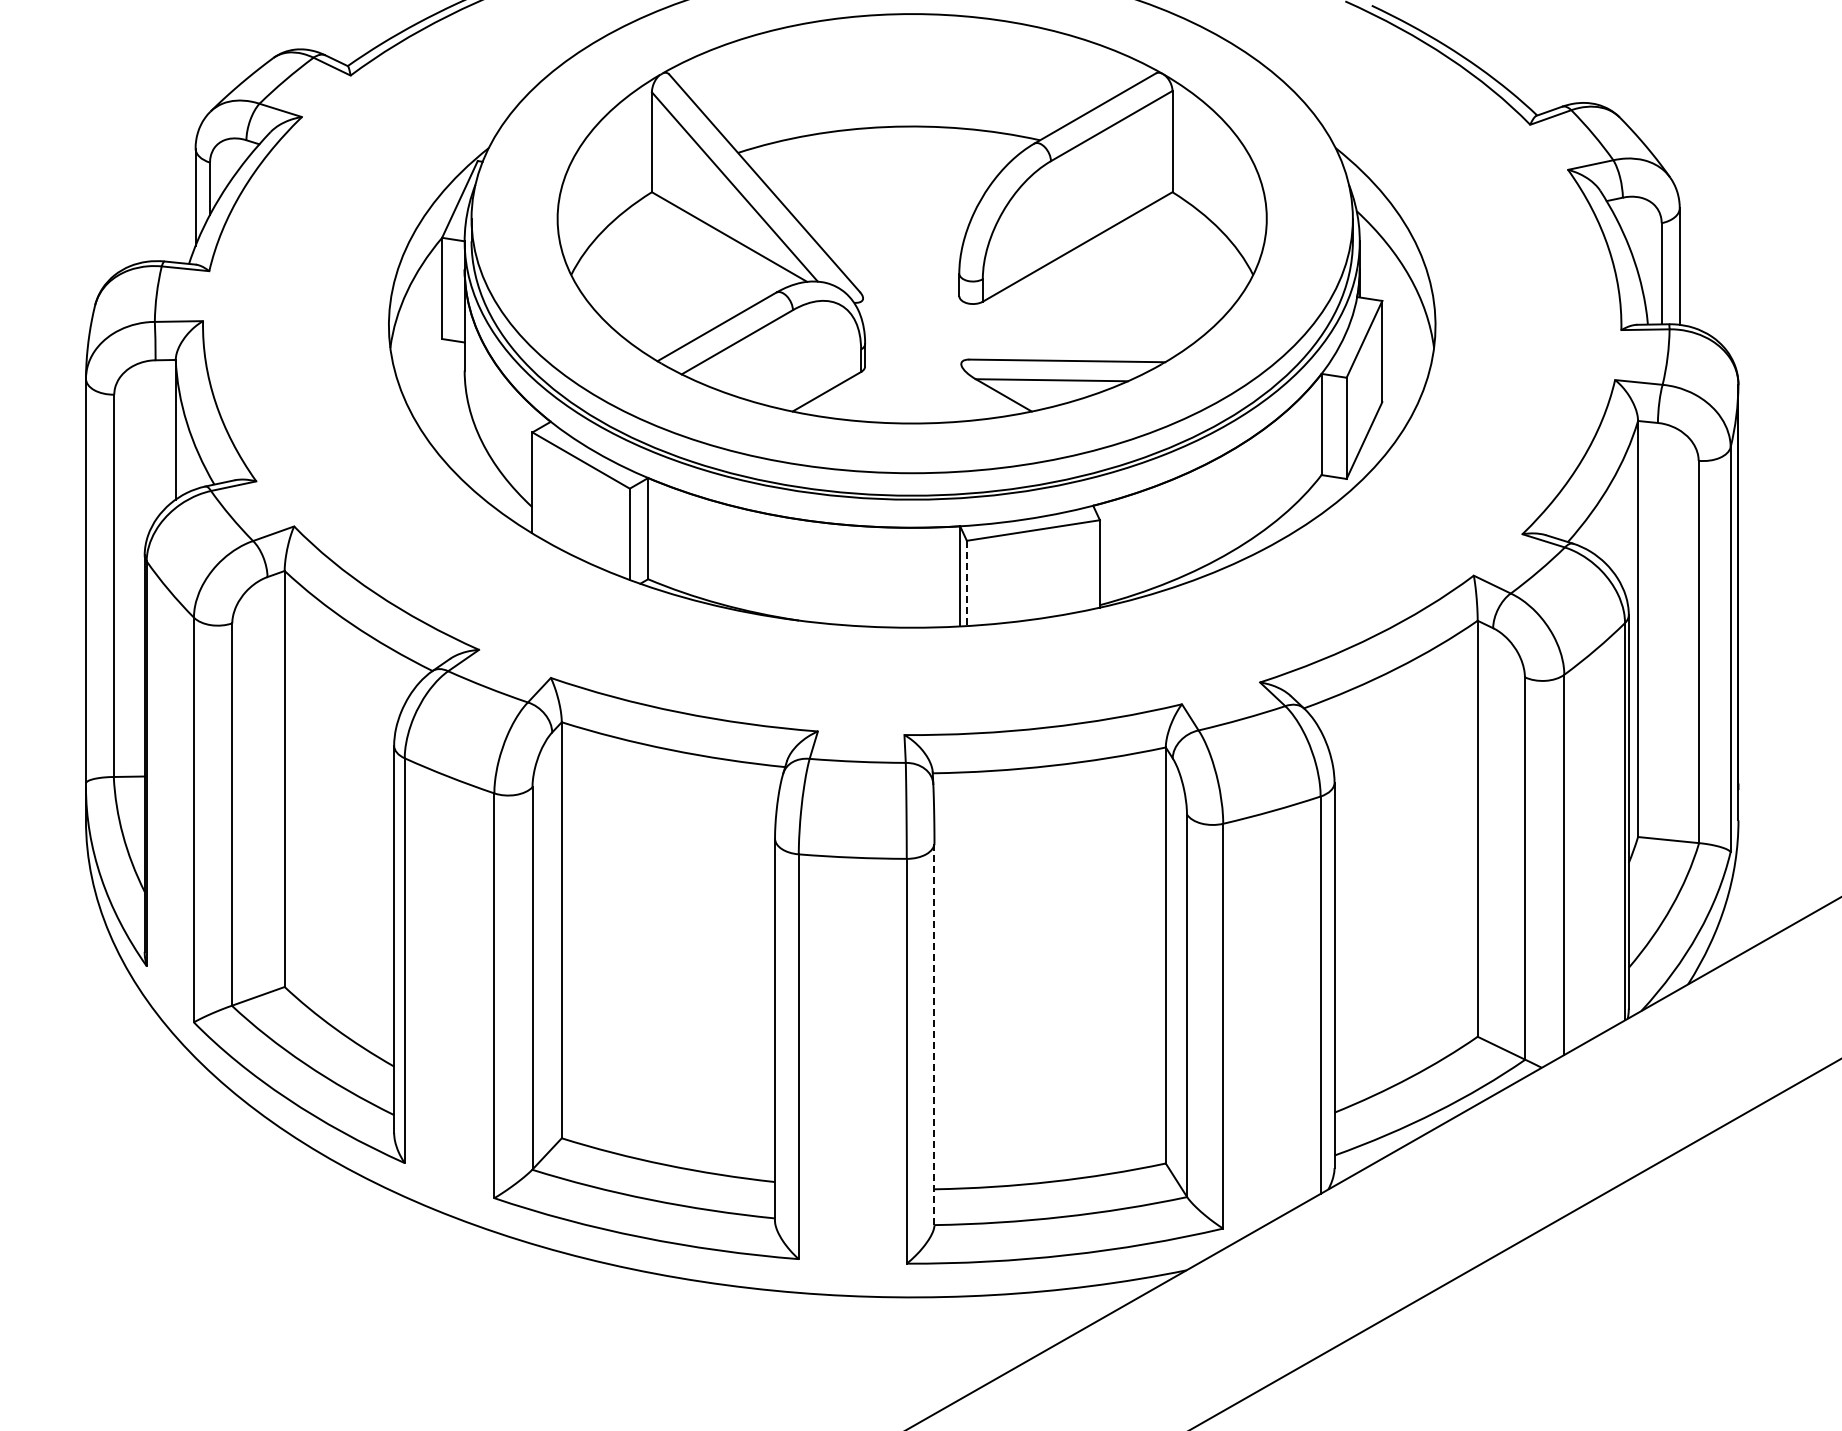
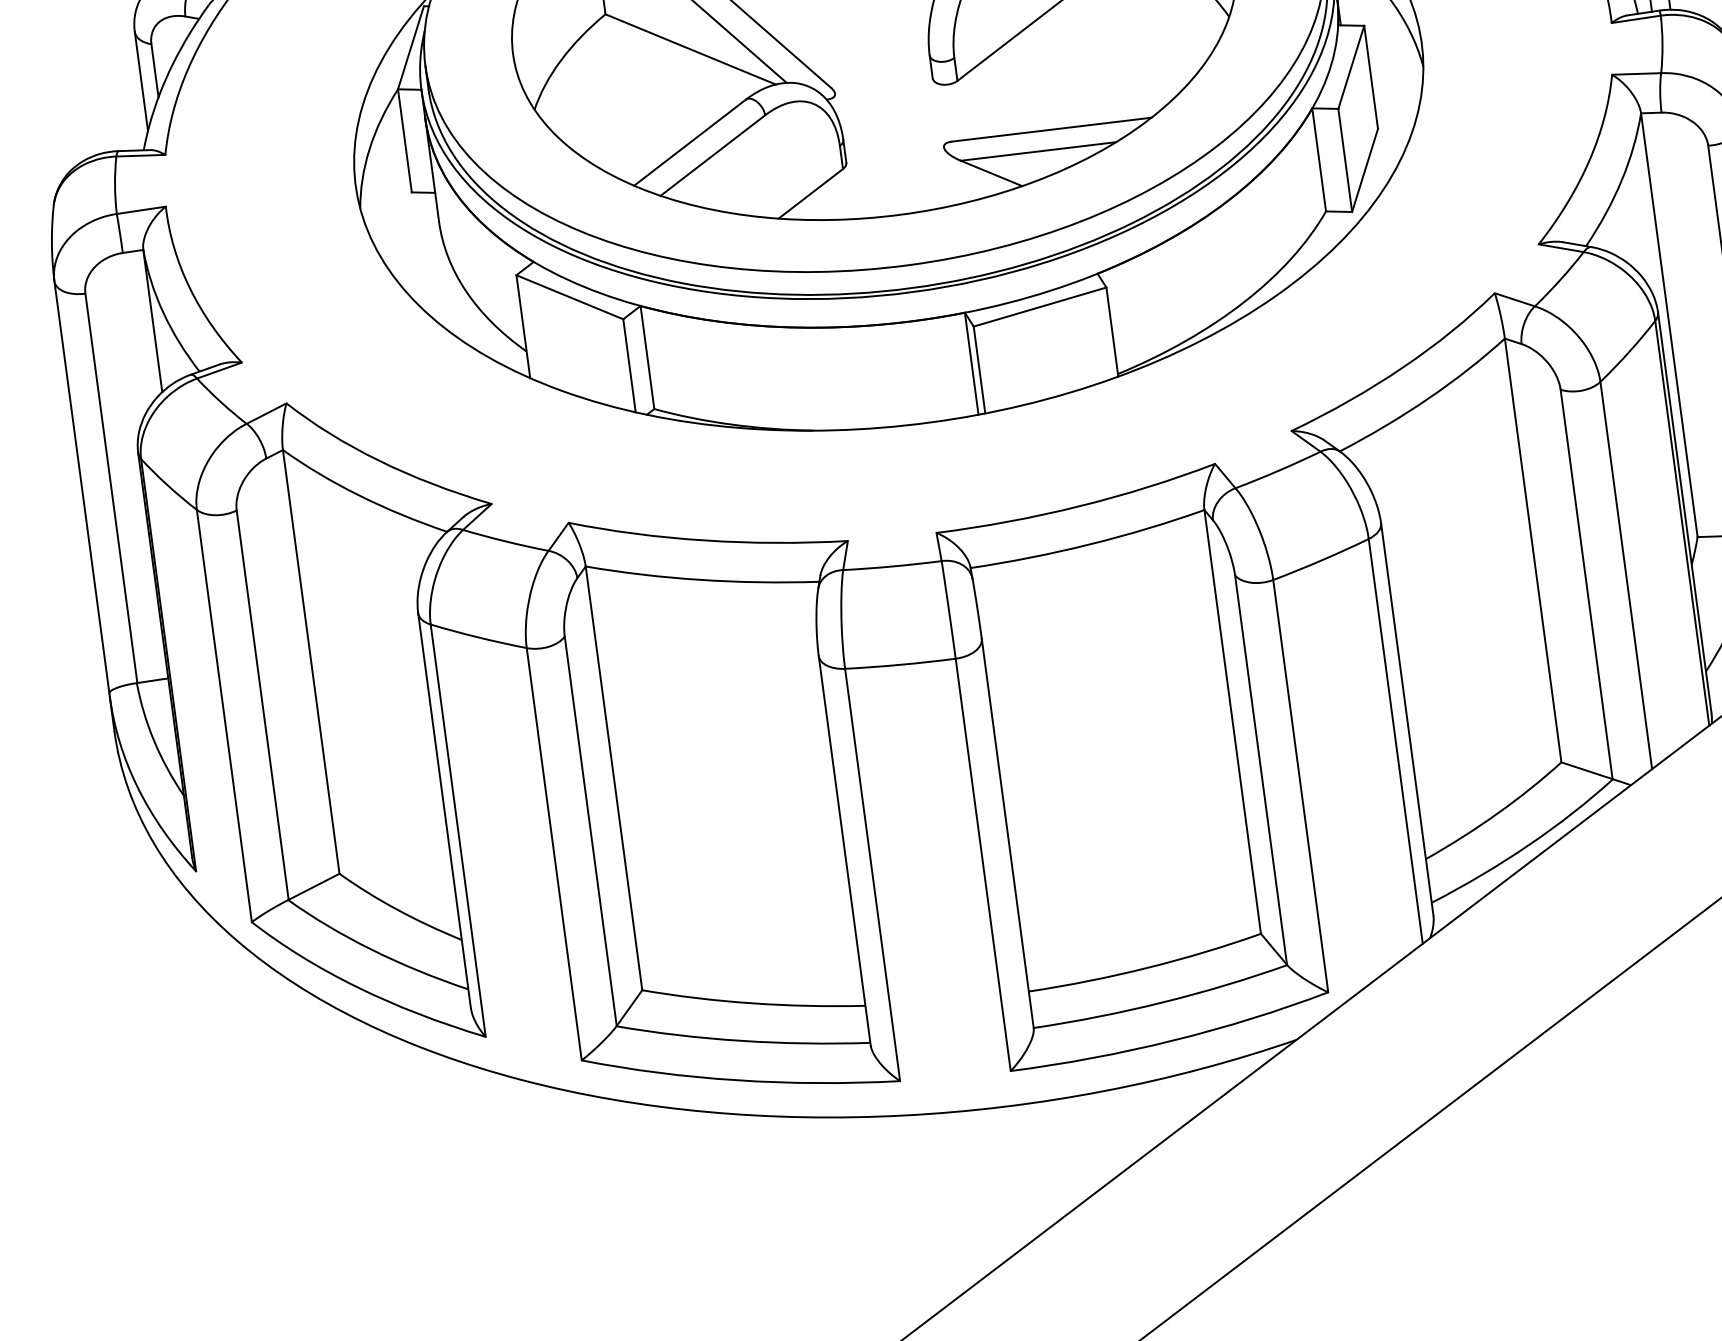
line: (966, 583) -> (979, 370), dashed -> solid
line: (934, 1033) -> (1007, 832), dashed -> solid

